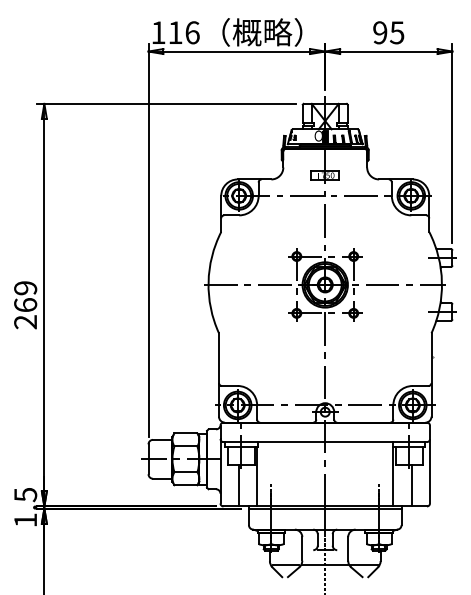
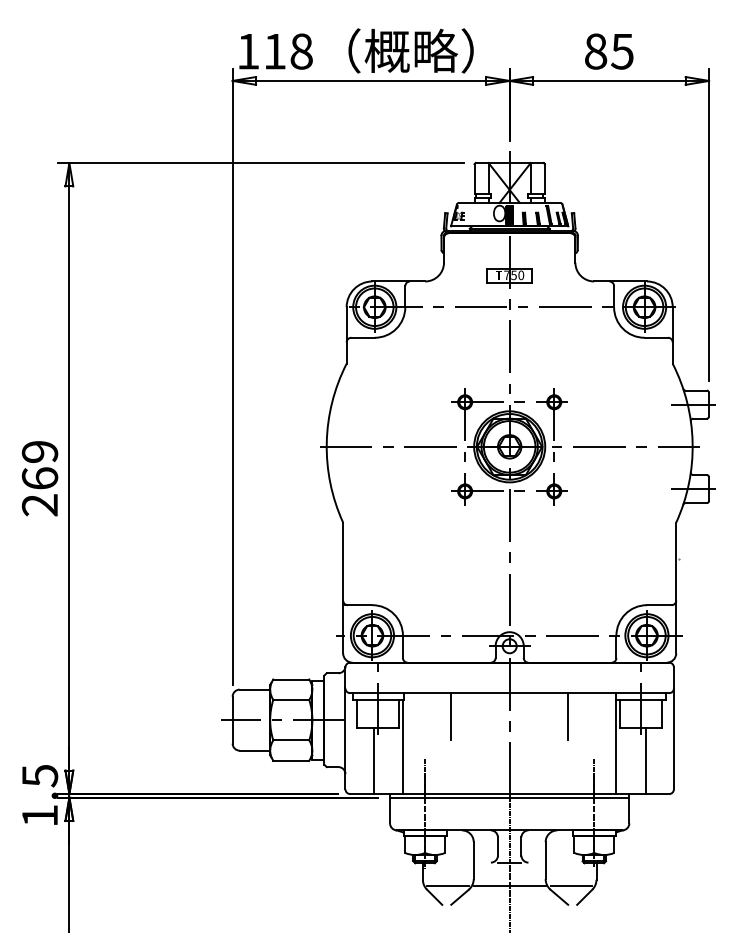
text: (192, 32) -> (301, 51), 116 -> 118
text: (380, 32) -> (596, 51), 95 -> 85
line: (287, 457) -> (450, 717), added
line: (362, 457) -> (568, 717), added

